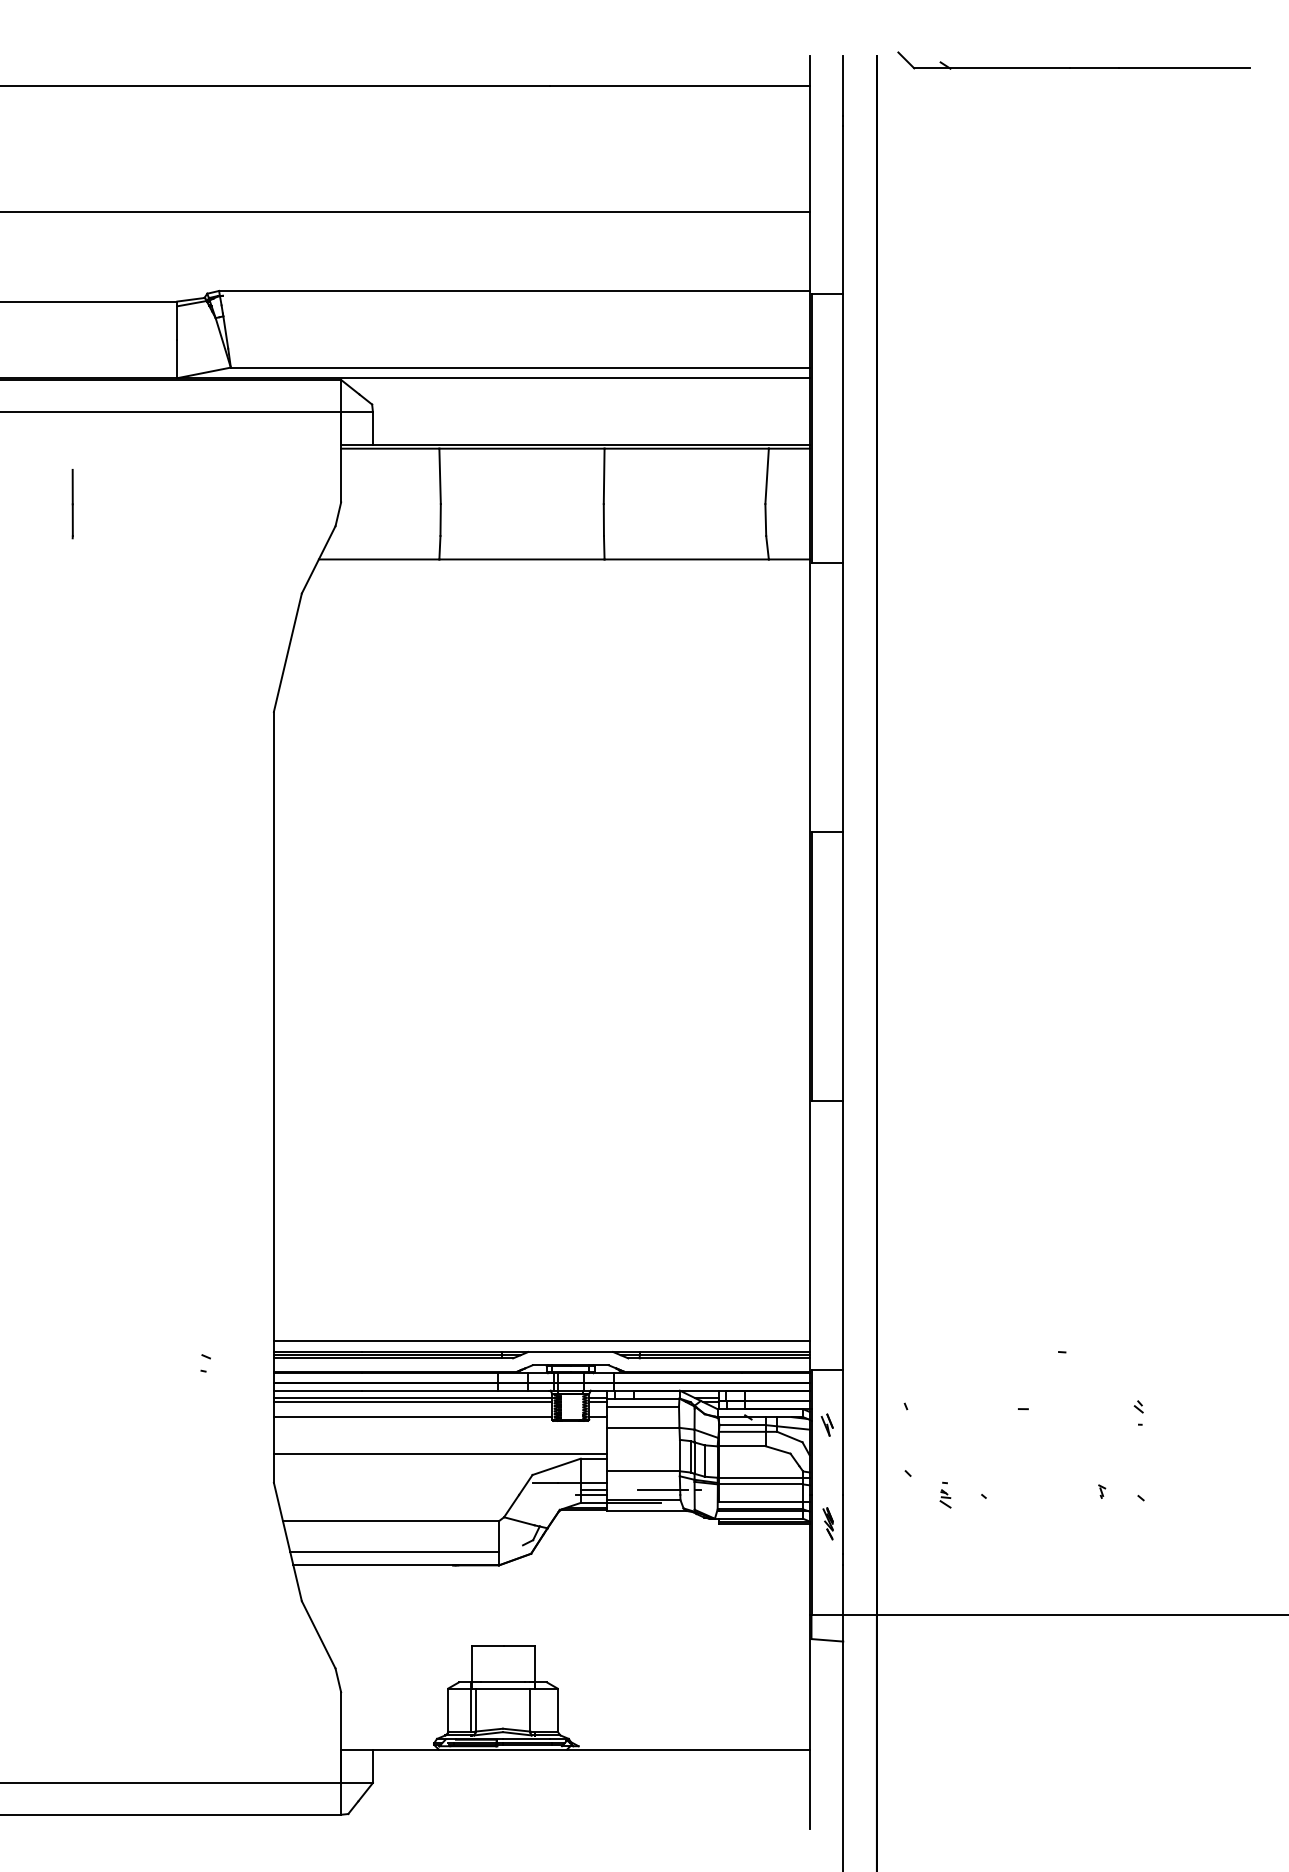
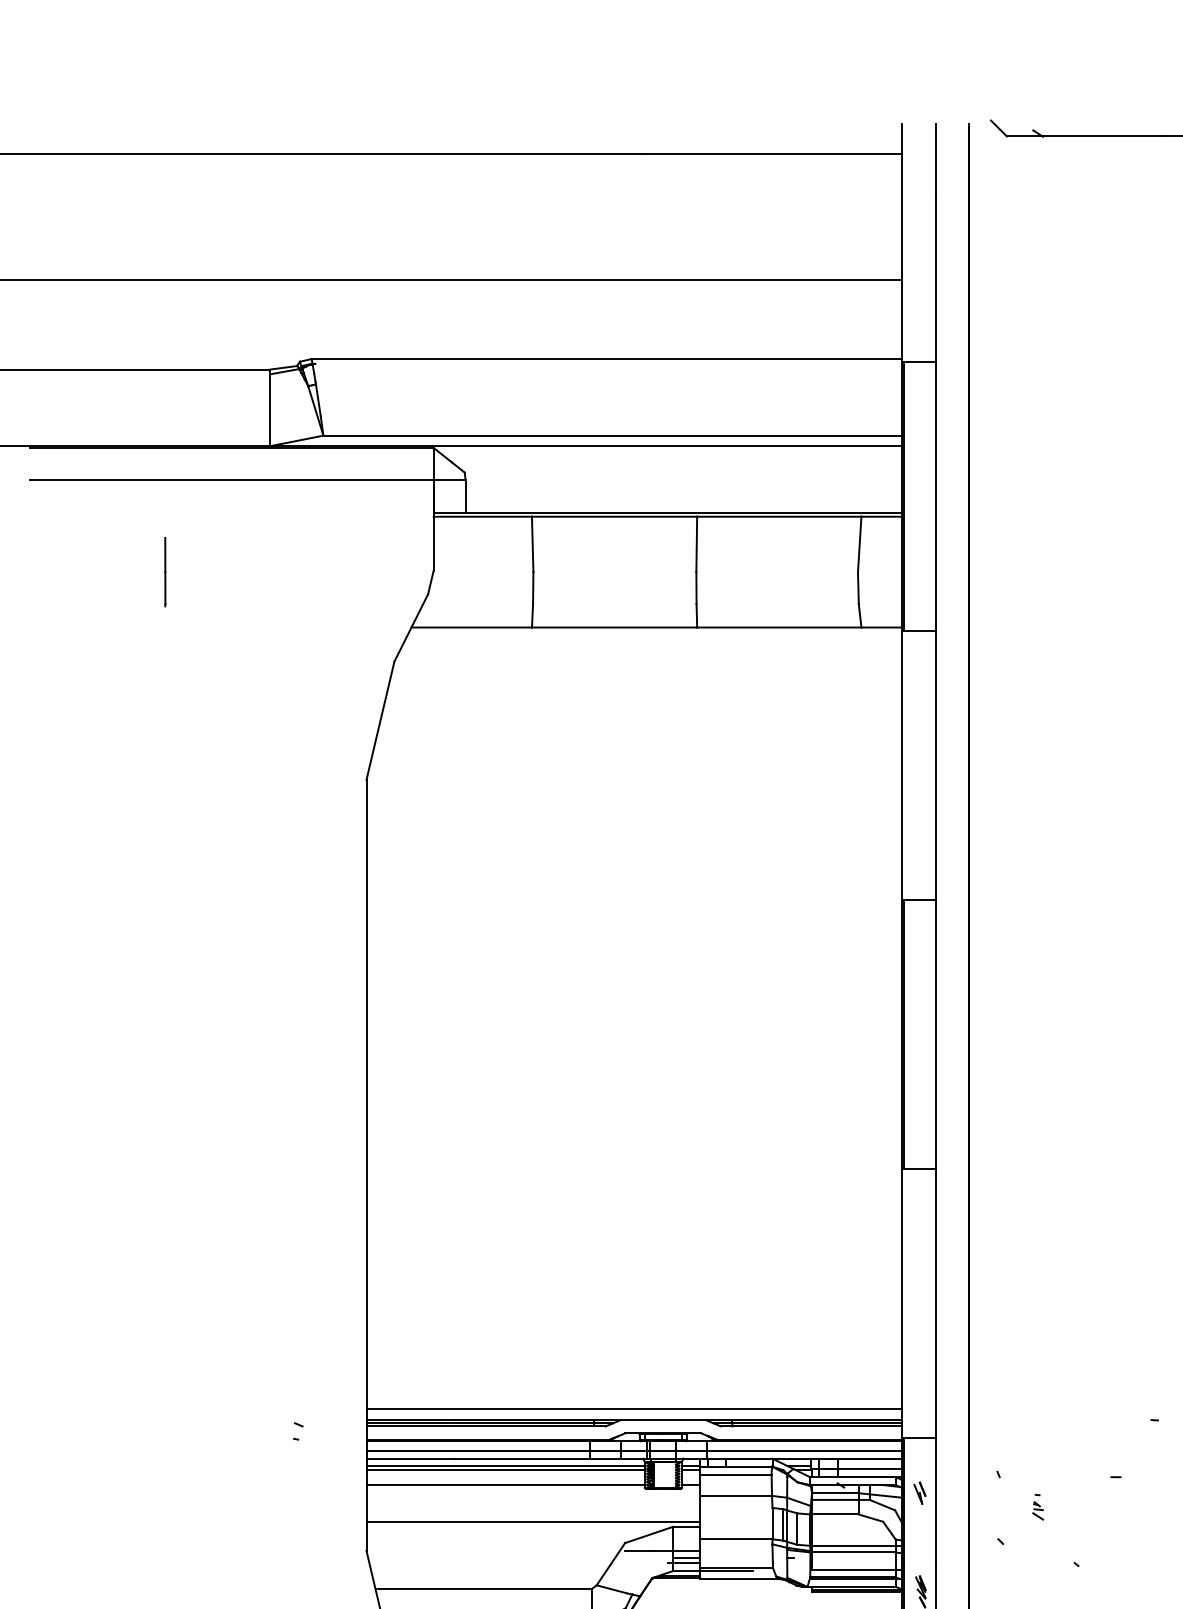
line: (662, 1490) -> (755, 1558), removed
part: (945, 1494) -> (1038, 1506), moved

